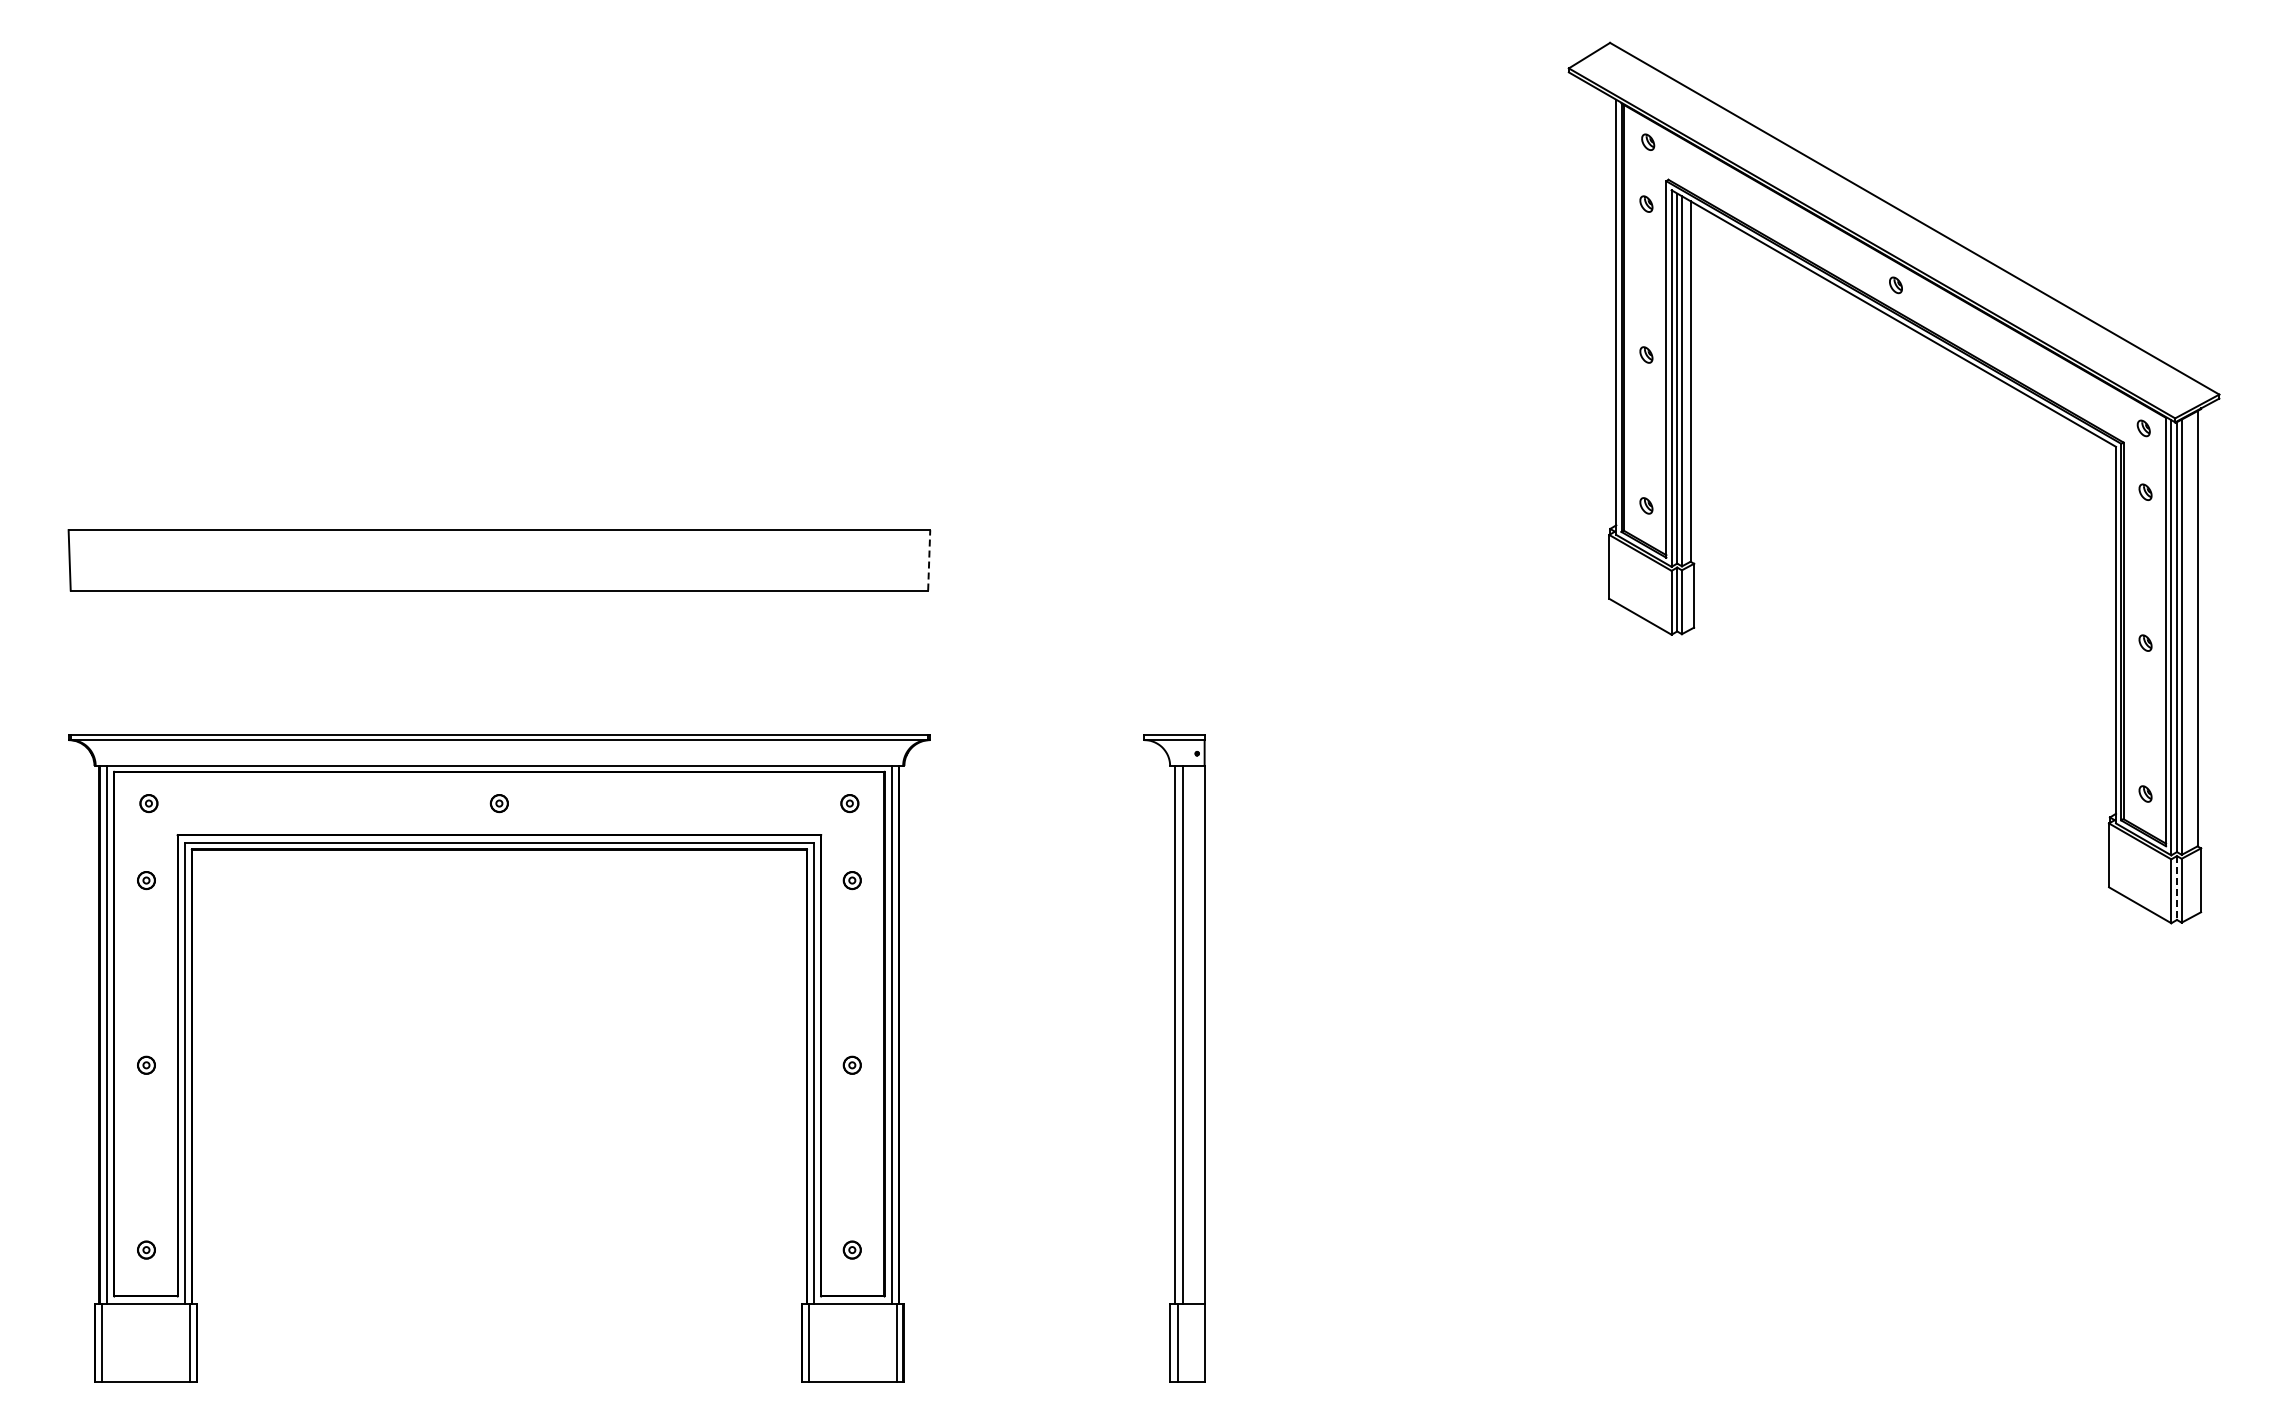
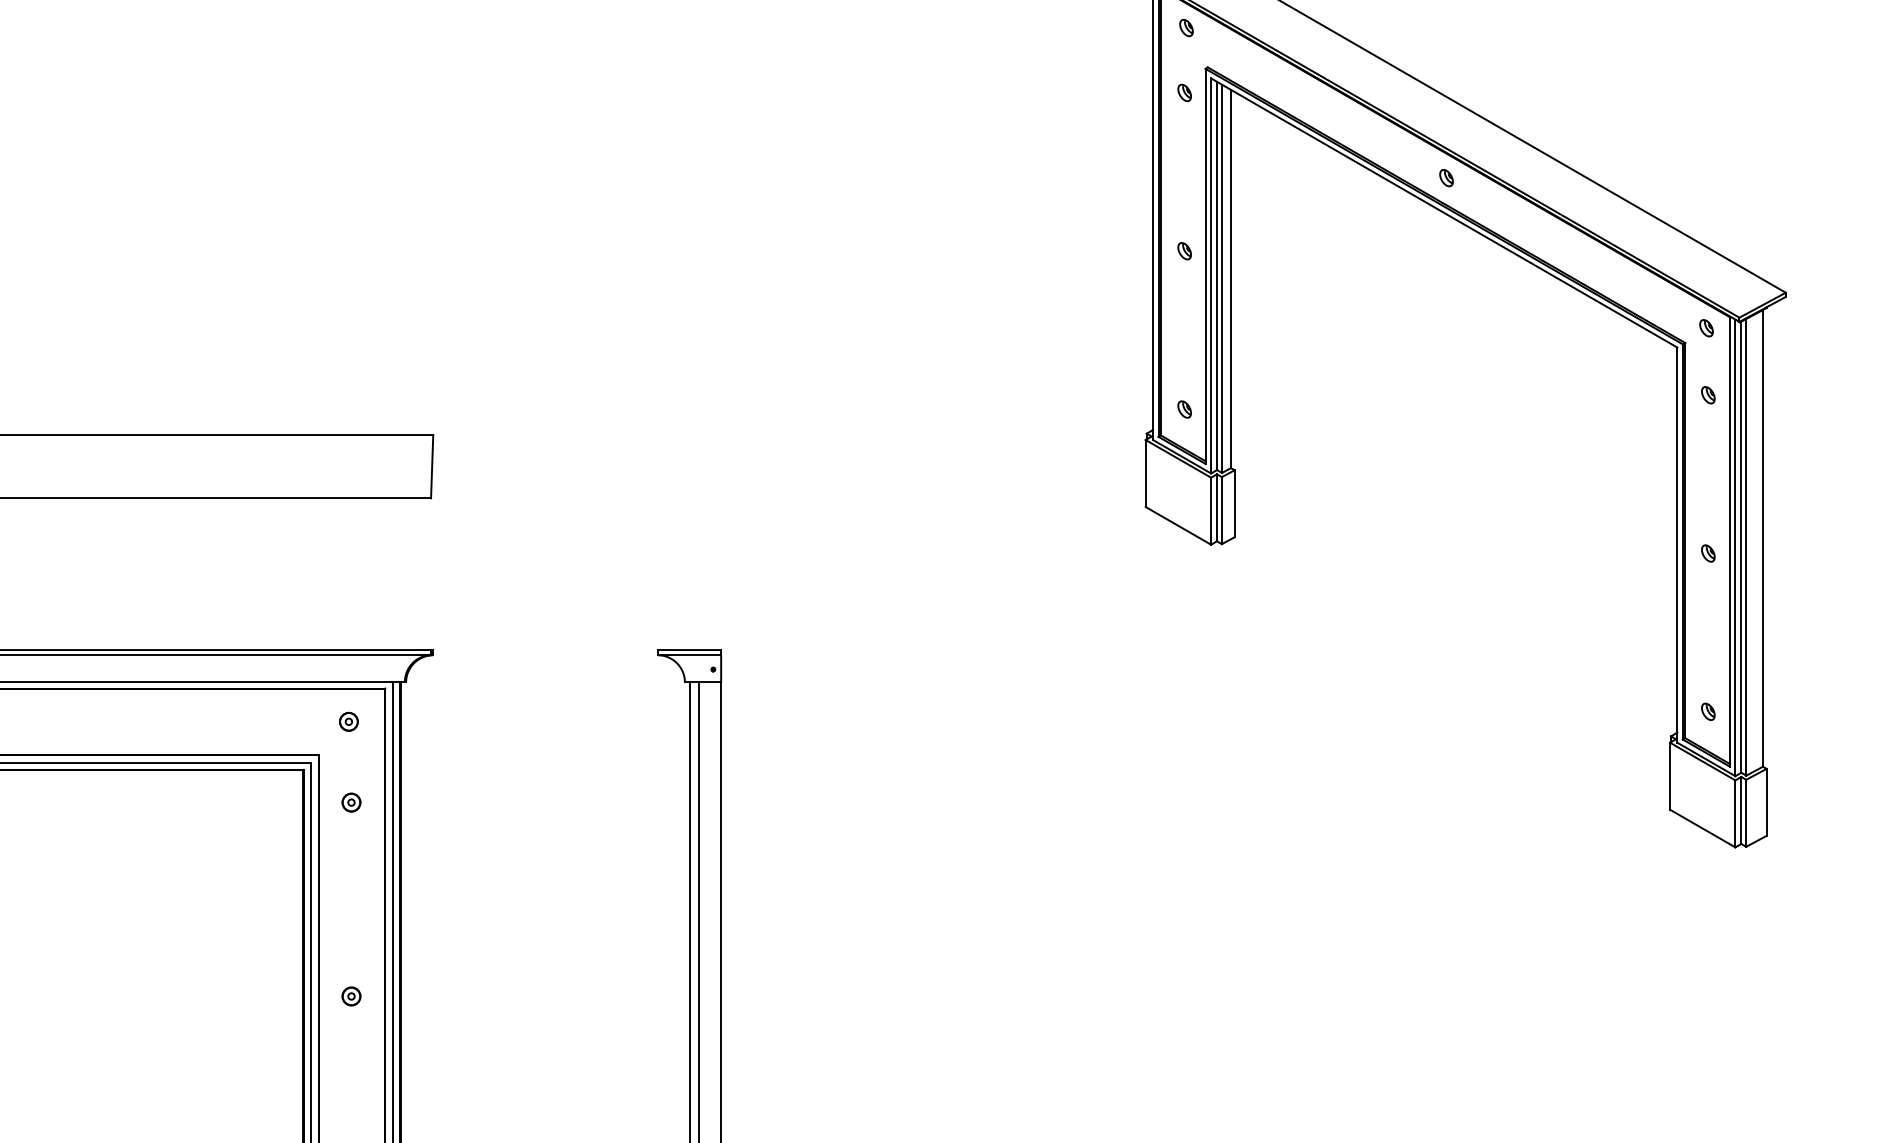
line: (929, 559) -> (432, 465), dashed -> solid
line: (2176, 888) -> (1740, 810), dashed -> solid

